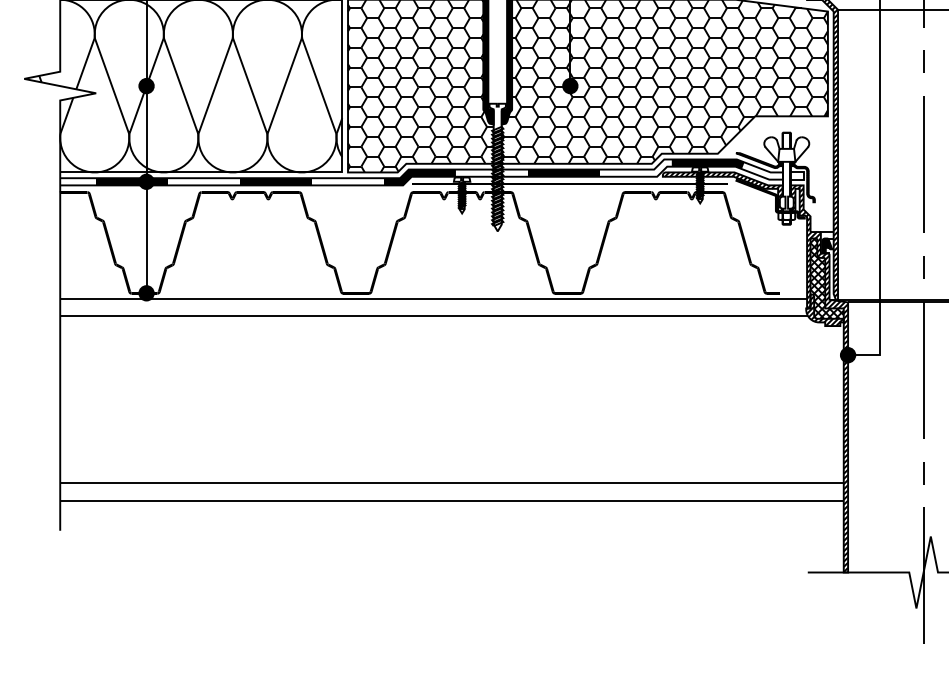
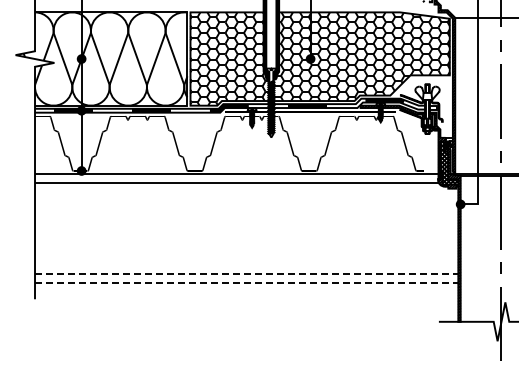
line: (451, 483) -> (246, 273), solid -> dashed
line: (451, 499) -> (246, 282), solid -> dashed

